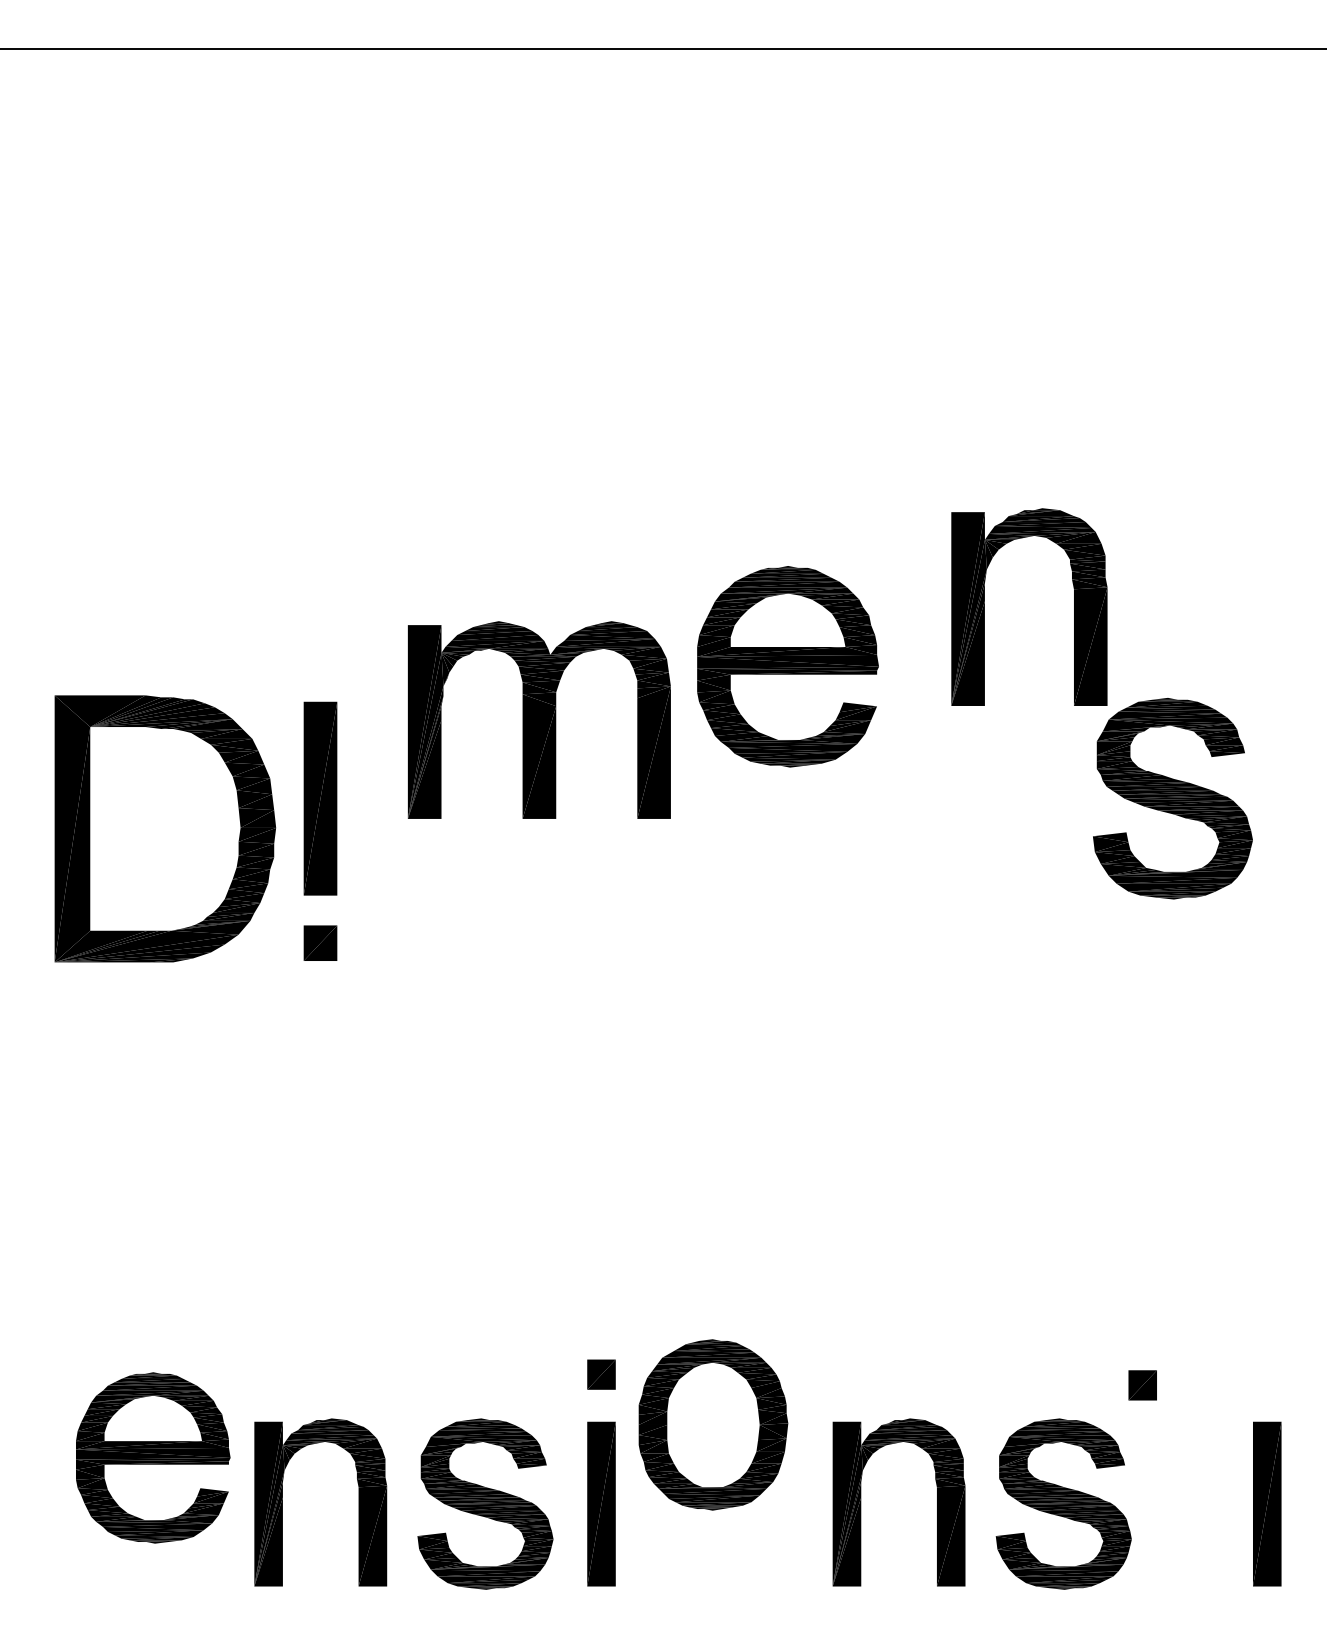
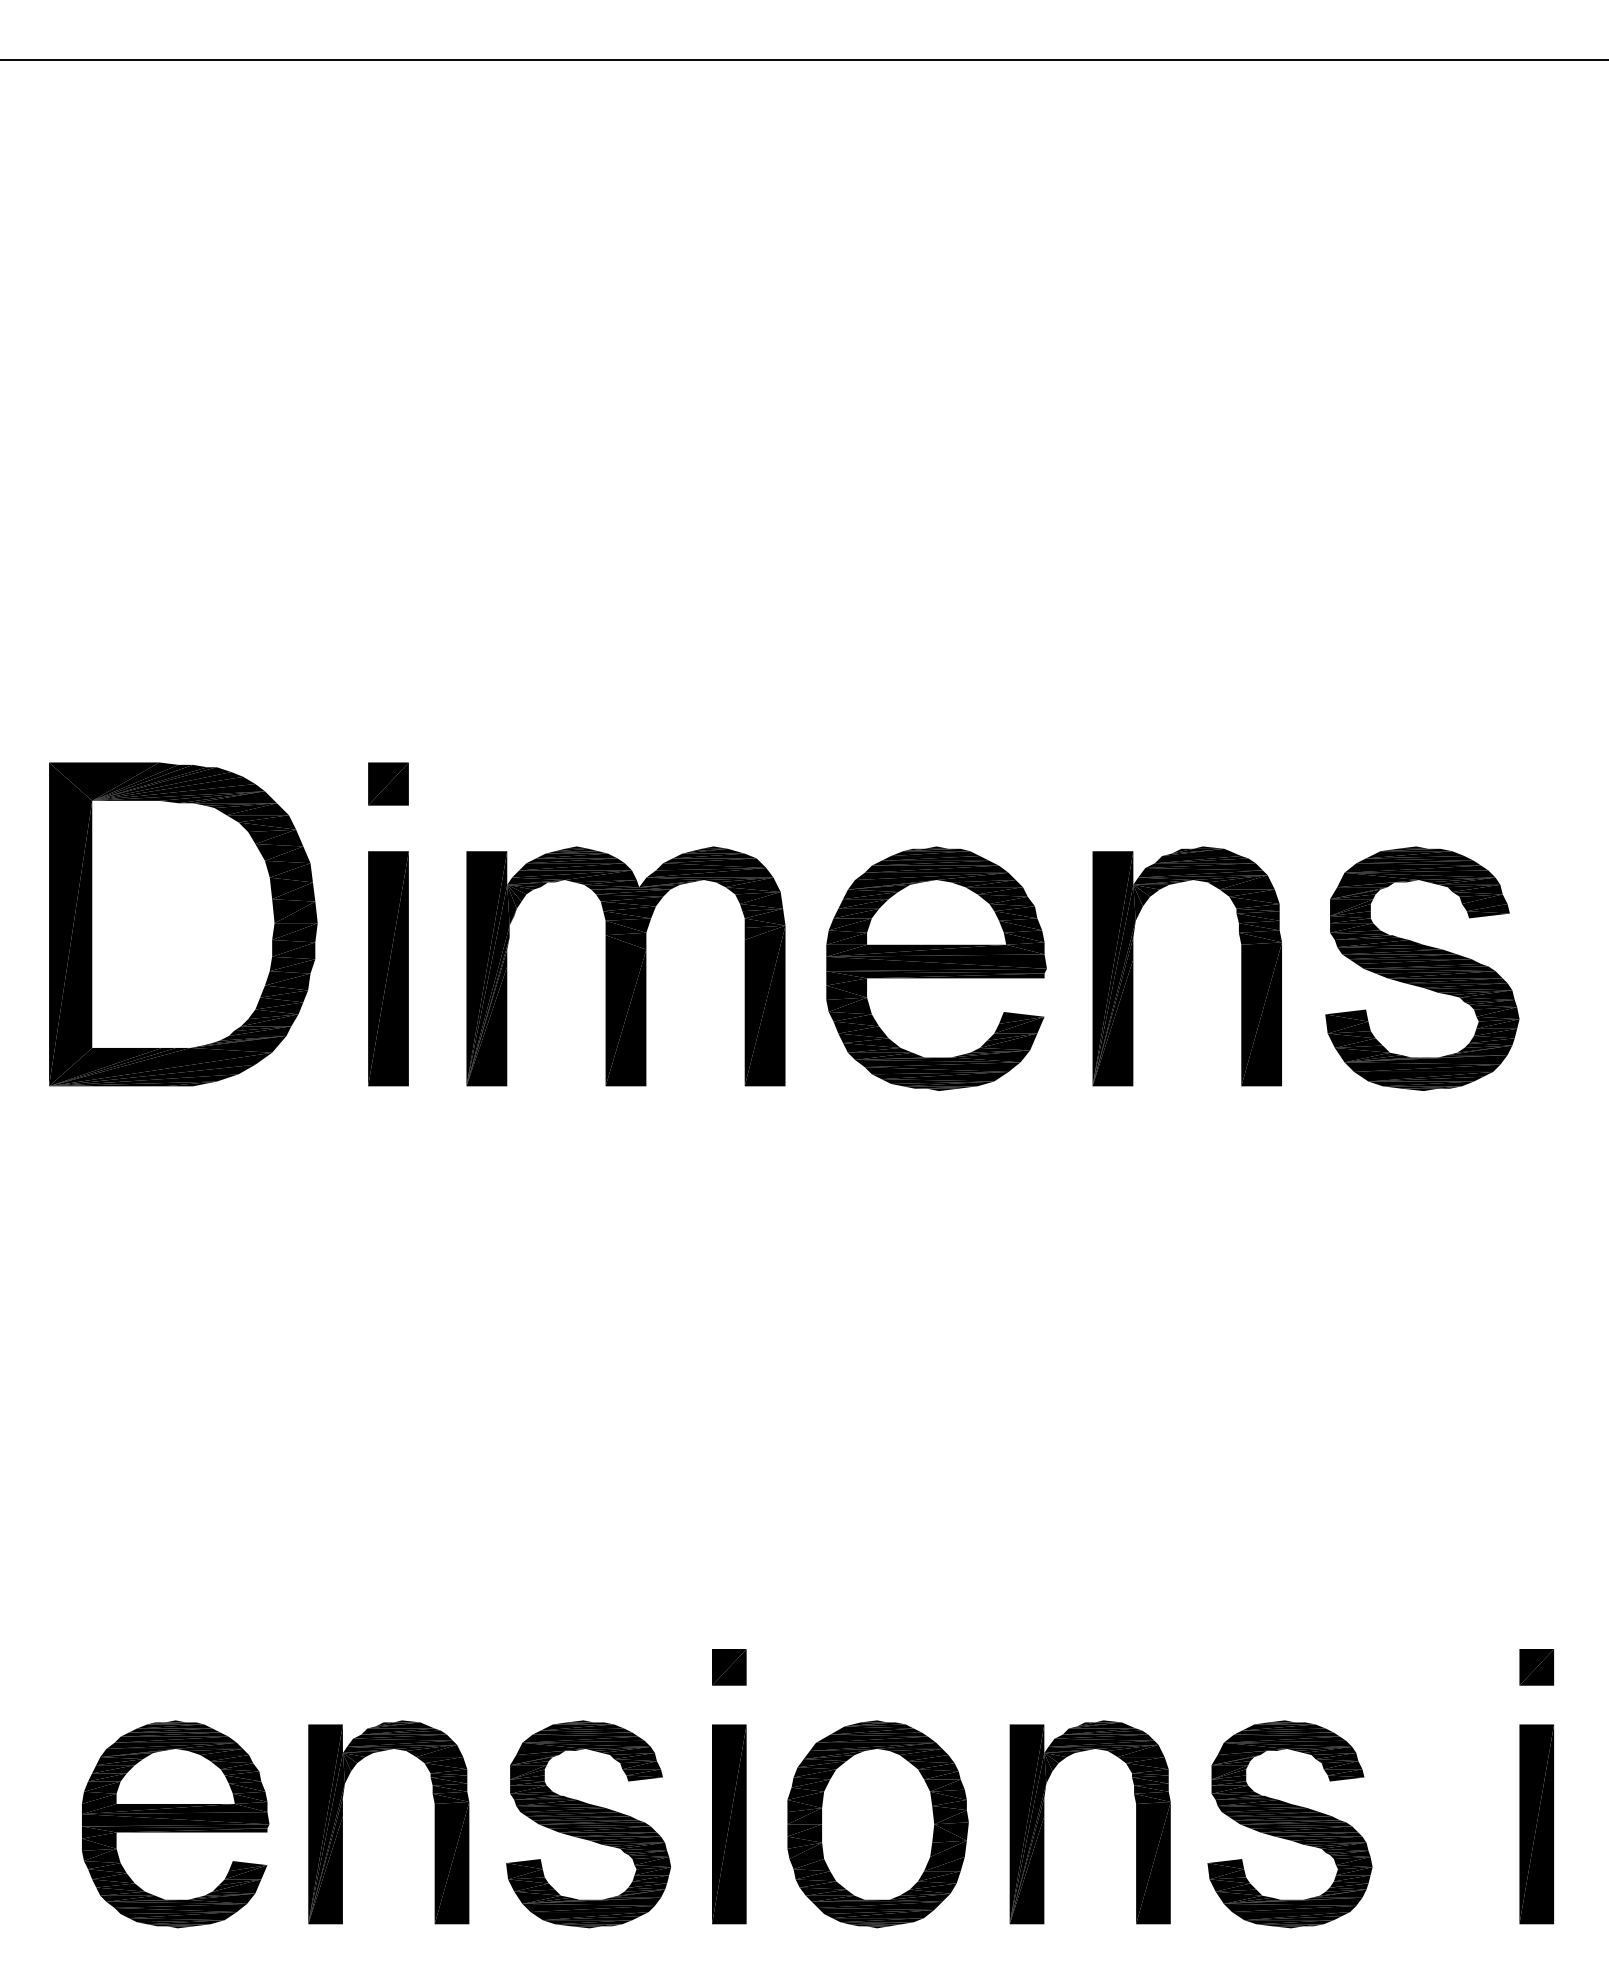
part: (985, 607) -> (1133, 966), moved
part: (787, 666) -> (936, 968), moved
part: (539, 720) -> (625, 966), moved
part: (165, 828) -> (183, 924), moved
part: (320, 942) -> (388, 783), moved
part: (1142, 1385) -> (1536, 1667), moved
part: (712, 1425) -> (877, 1824), moved
part: (153, 1458) -> (175, 1824), moved

